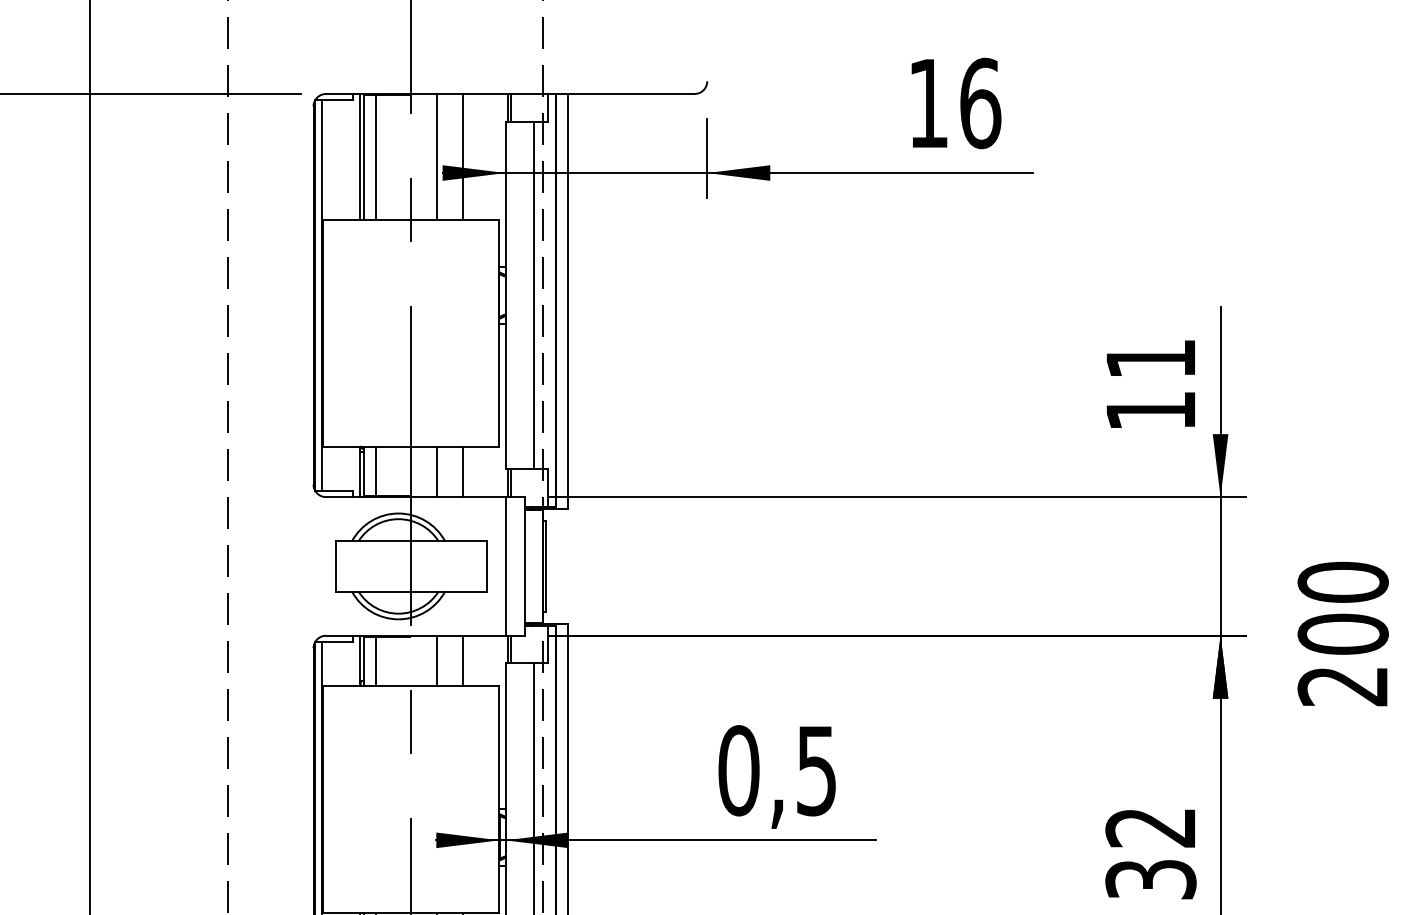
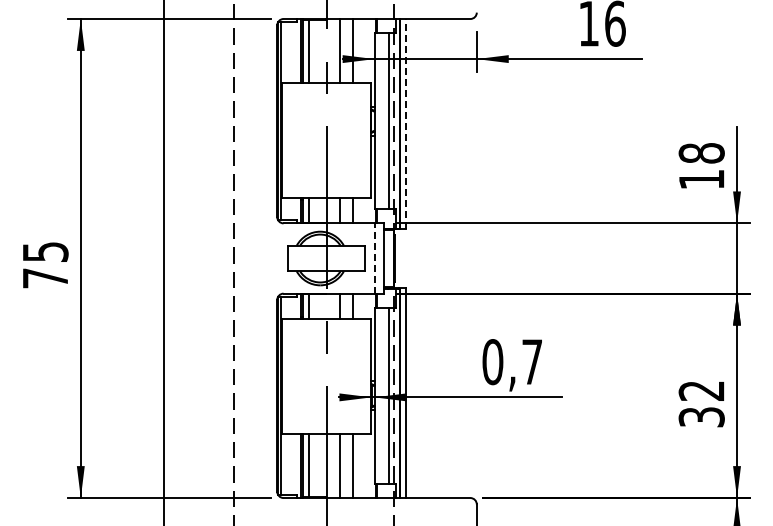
line: (568, 300) -> (406, 123), solid -> dashed
text: (1150, 359) -> (701, 153), 11 -> 18
line: (505, 566) -> (374, 258), solid -> dashed
text: (815, 771) -> (531, 362), 0,5 -> 0,7

